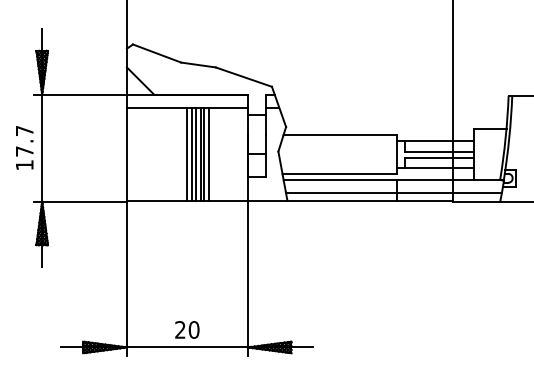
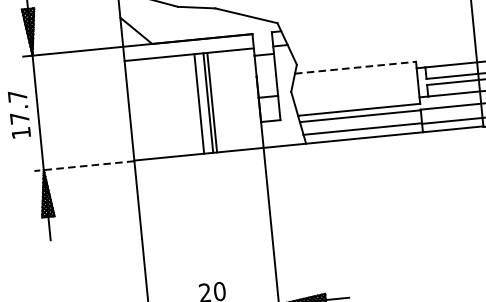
line: (340, 135) -> (355, 68), solid -> dashed
line: (187, 153) -> (194, 103), removed
line: (195, 153) -> (202, 102), removed
line: (209, 153) -> (217, 101), removed
line: (80, 201) -> (84, 166), solid -> dashed

